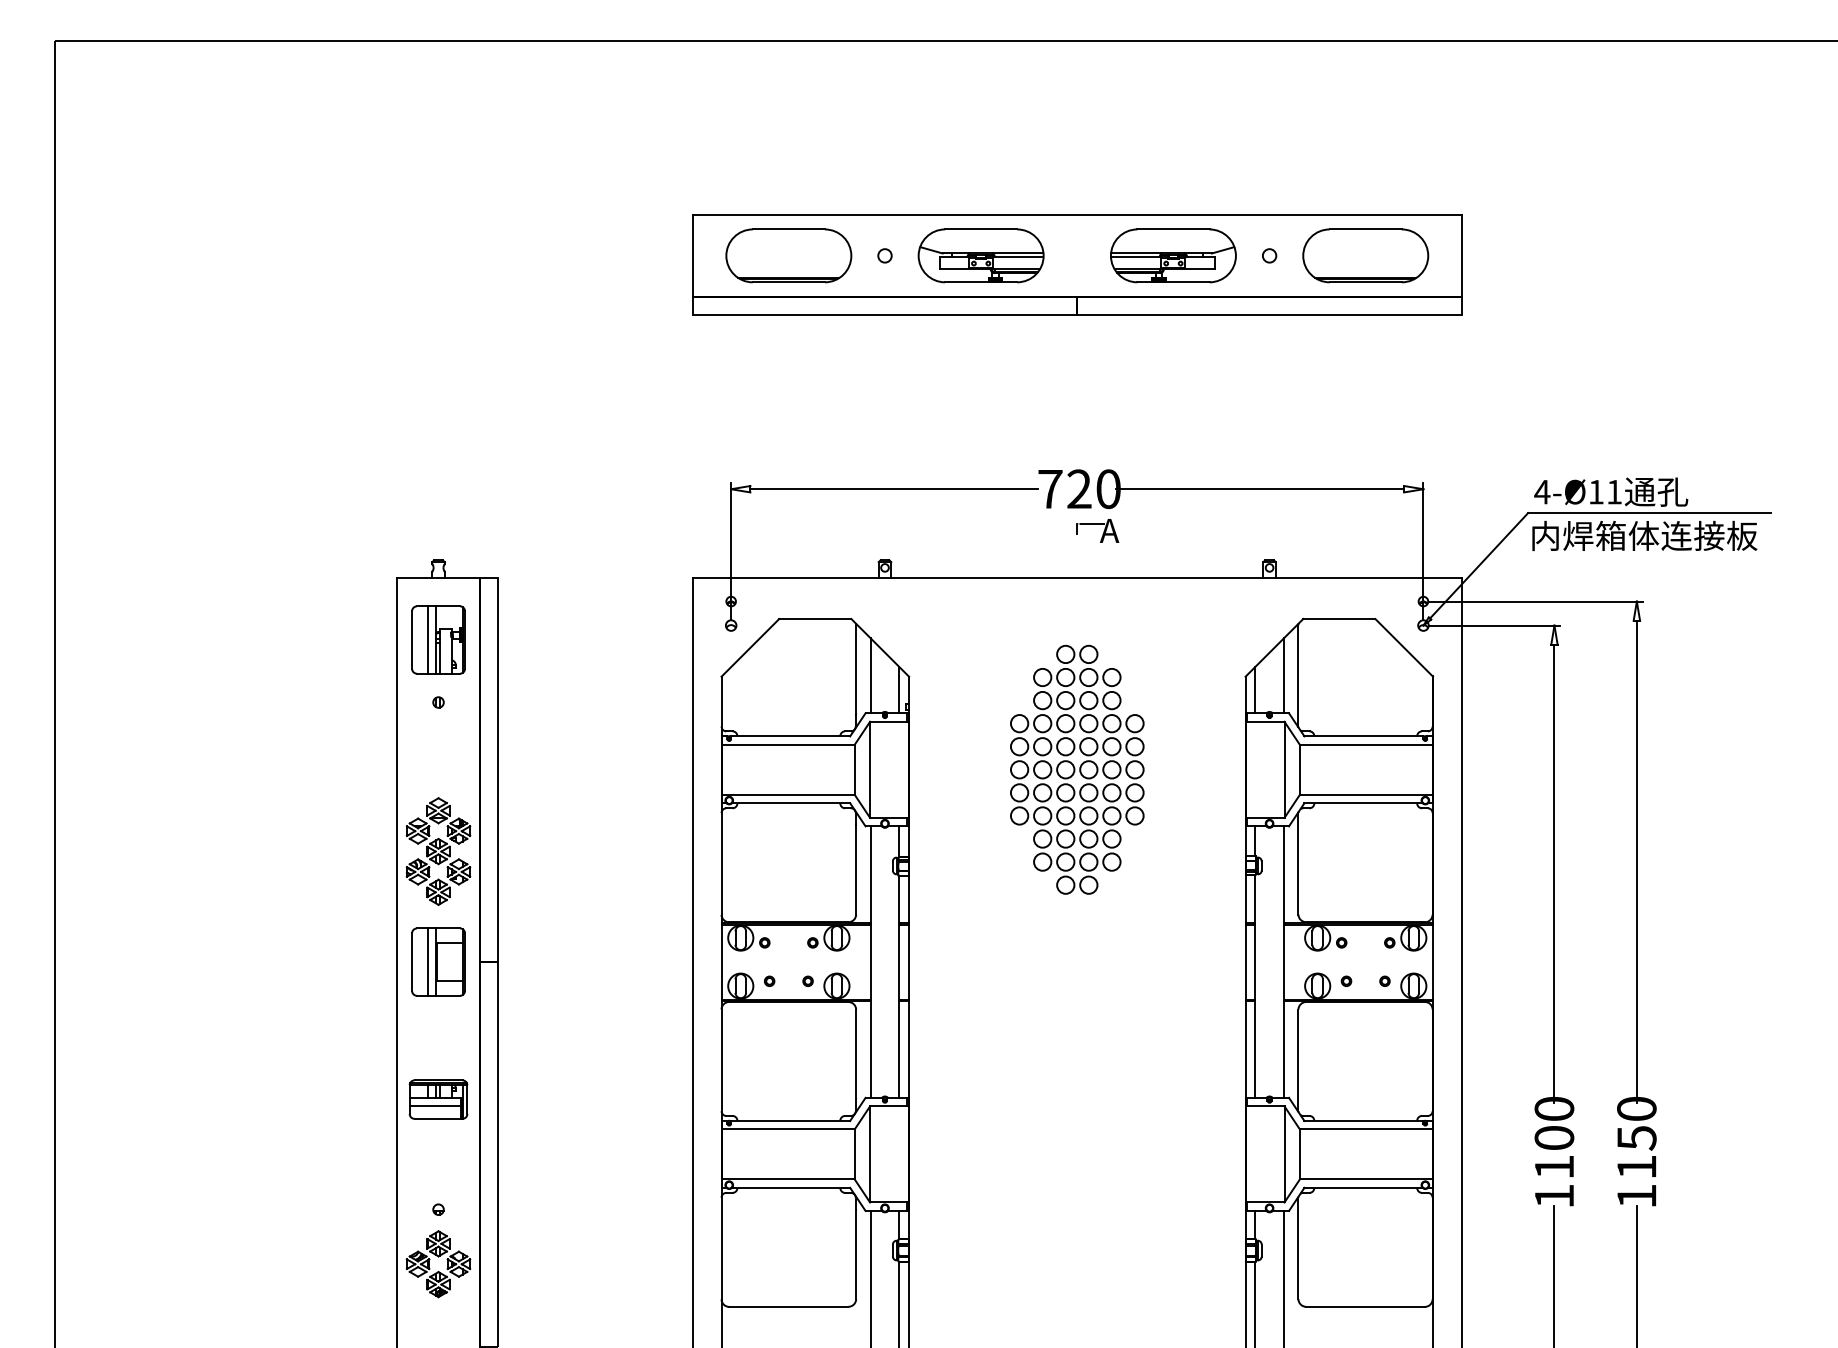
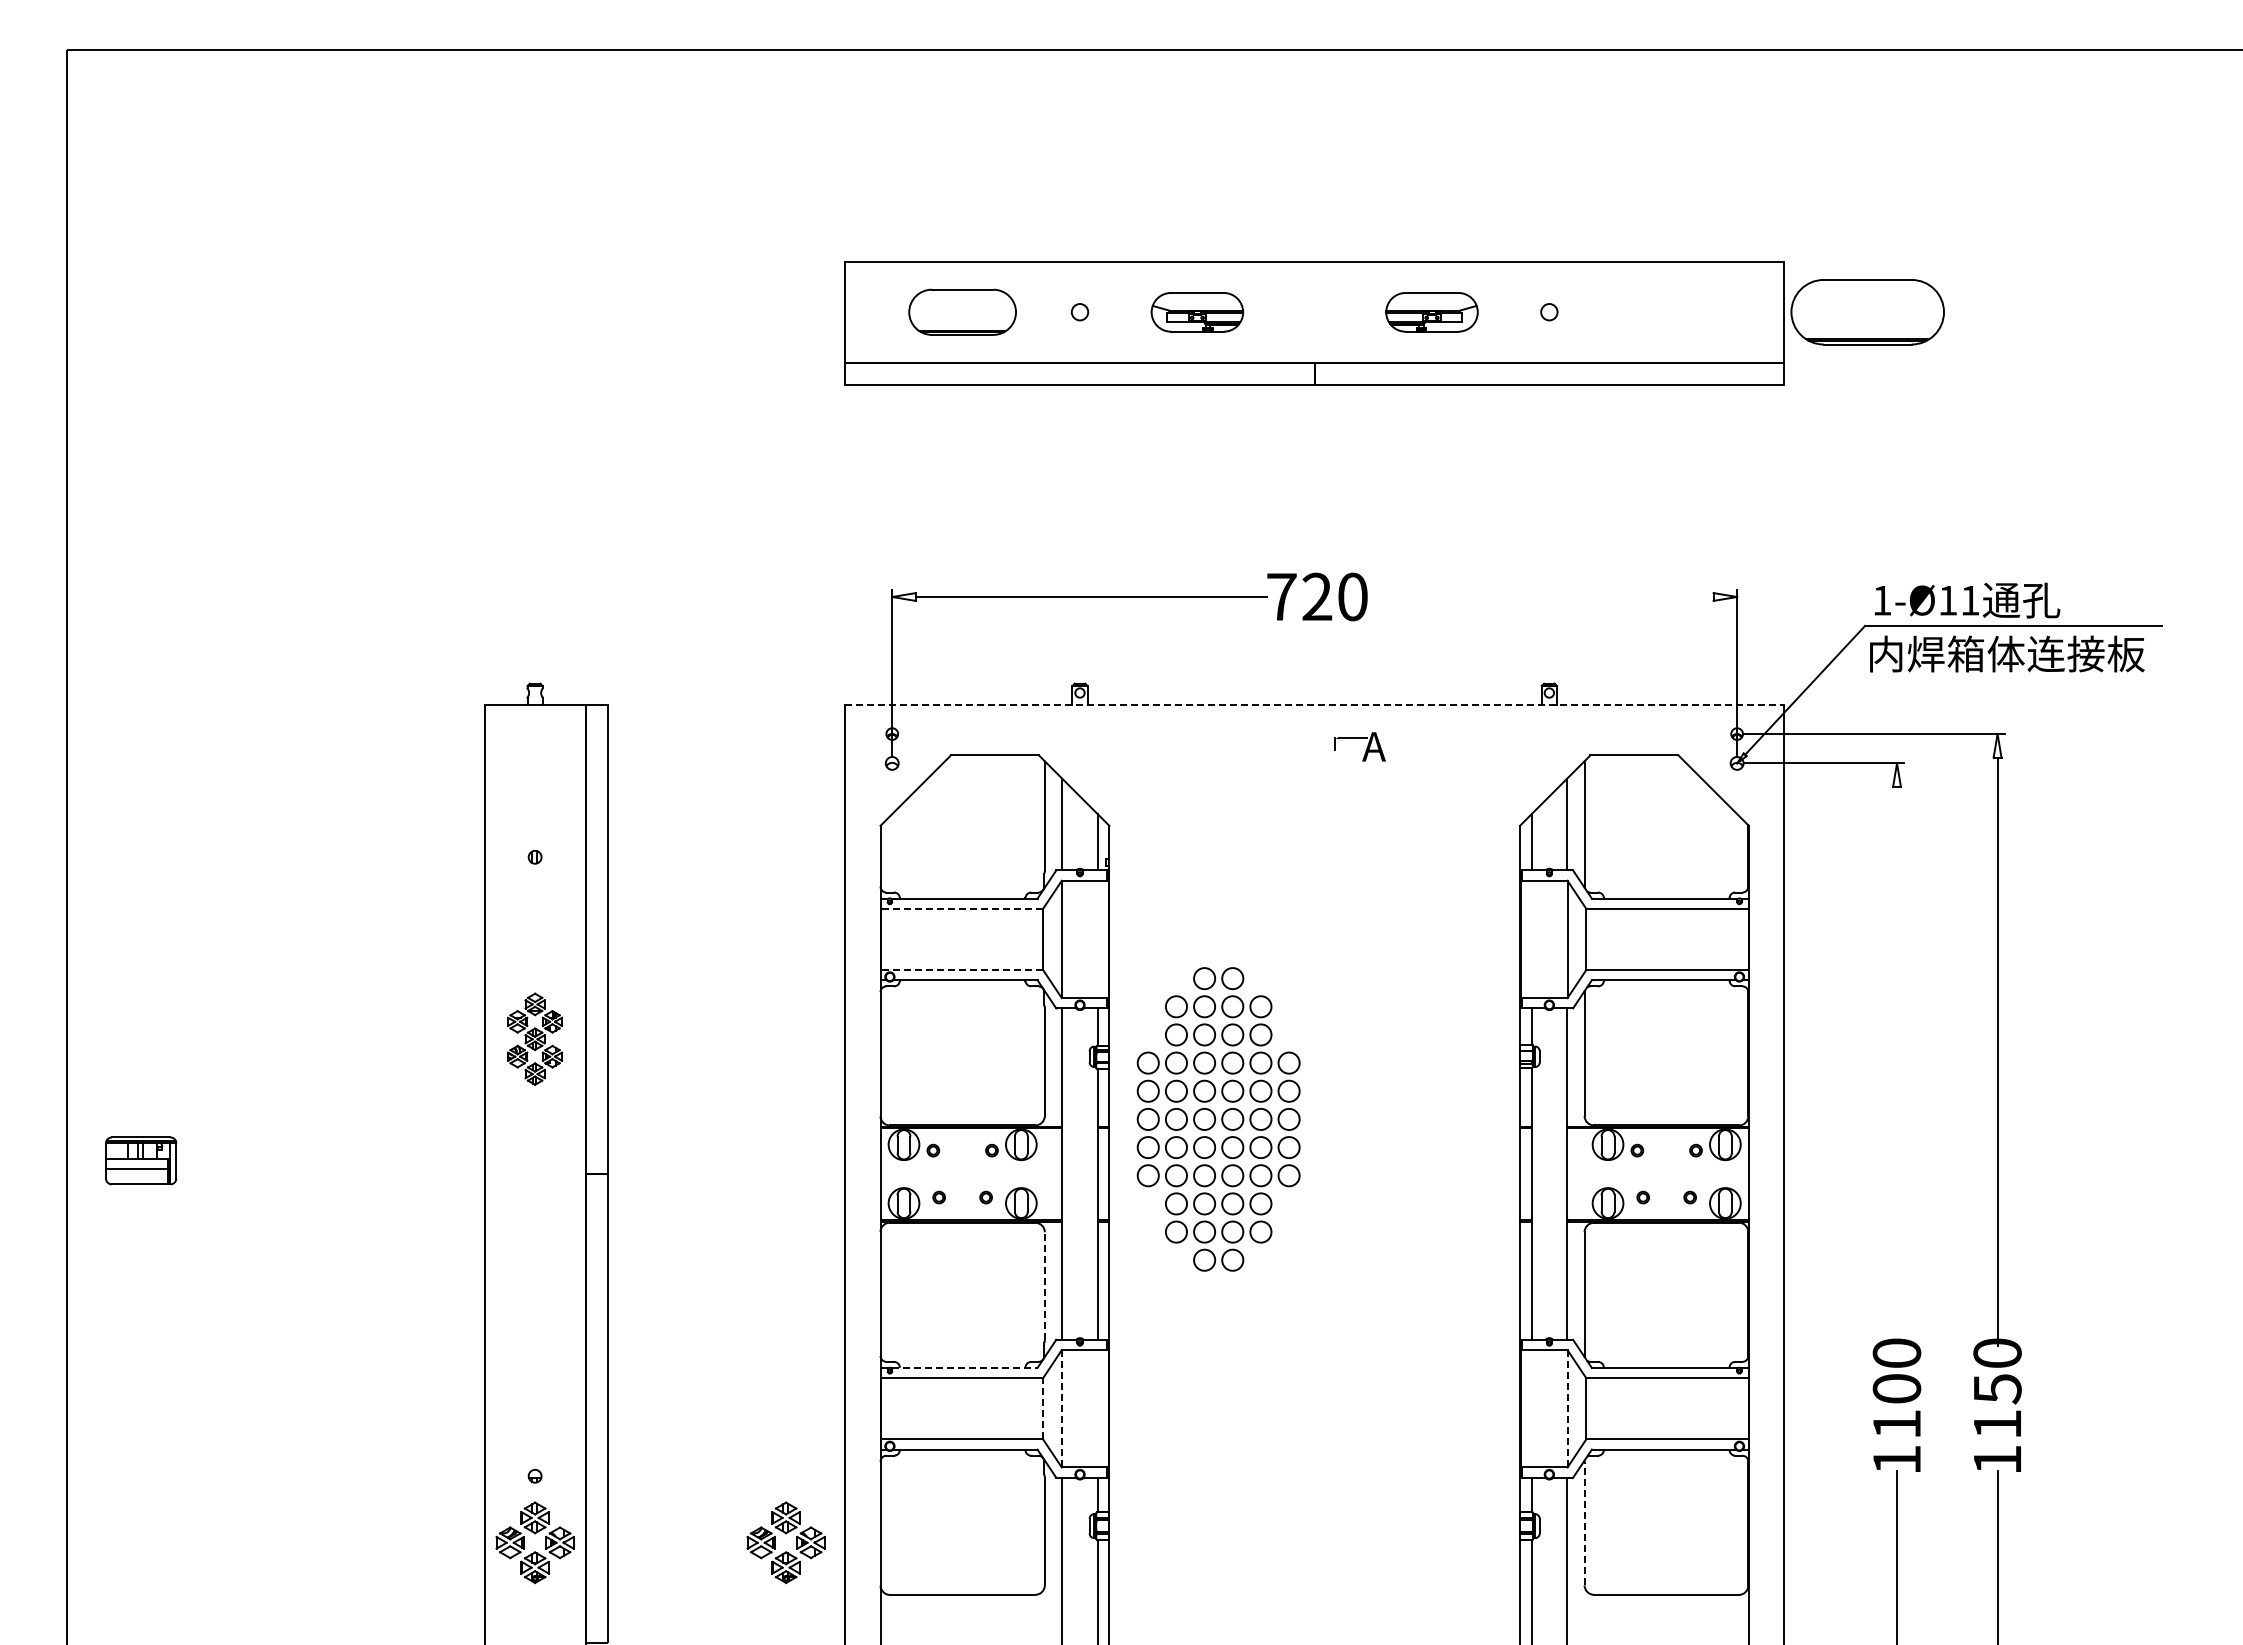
part: (788, 256) -> (962, 312), size x0.7
part: (981, 256) -> (1197, 312), size x0.6
part: (1173, 256) -> (1431, 312), size x0.6
part: (1365, 256) -> (1867, 312), moved
line: (1259, 489) -> (1537, 597), removed
text: (1542, 492) -> (1882, 600), 4-Ø11 -> 1-Ø11
part: (1103, 531) -> (1366, 747), moved
line: (1077, 577) -> (1315, 704), solid -> dashed
part: (438, 639) -> (535, 780), removed
line: (787, 744) -> (961, 908), solid -> dashed
part: (1077, 769) -> (1218, 1119), moved
line: (787, 794) -> (961, 969), solid -> dashed
part: (438, 851) -> (534, 1039), size x0.7
line: (1554, 873) -> (1897, 1066), removed
part: (438, 961) -> (535, 1173), removed
line: (855, 1054) -> (1044, 1286), solid -> dashed
part: (438, 1099) -> (141, 1160), moved
line: (790, 1120) -> (964, 1367), solid -> dashed
line: (855, 1154) -> (1043, 1408), solid -> dashed
line: (869, 1154) -> (1061, 1408), solid -> dashed
line: (1284, 1154) -> (1567, 1408), solid -> dashed
line: (1298, 1248) -> (1584, 1523), solid -> dashed
part: (643, 1257) -> (785, 1534), added

